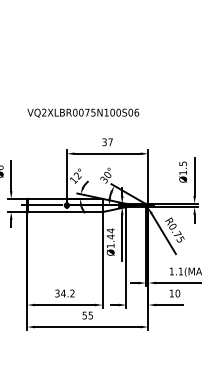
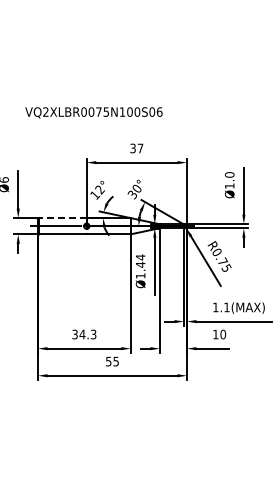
text: (82, 113) -> (93, 112), moved
text: (182, 163) -> (229, 174), Ø1.5 -> Ø1.0
line: (48, 199) -> (63, 218), solid -> dashed
text: (72, 293) -> (93, 334), 34.2 -> 34.3

